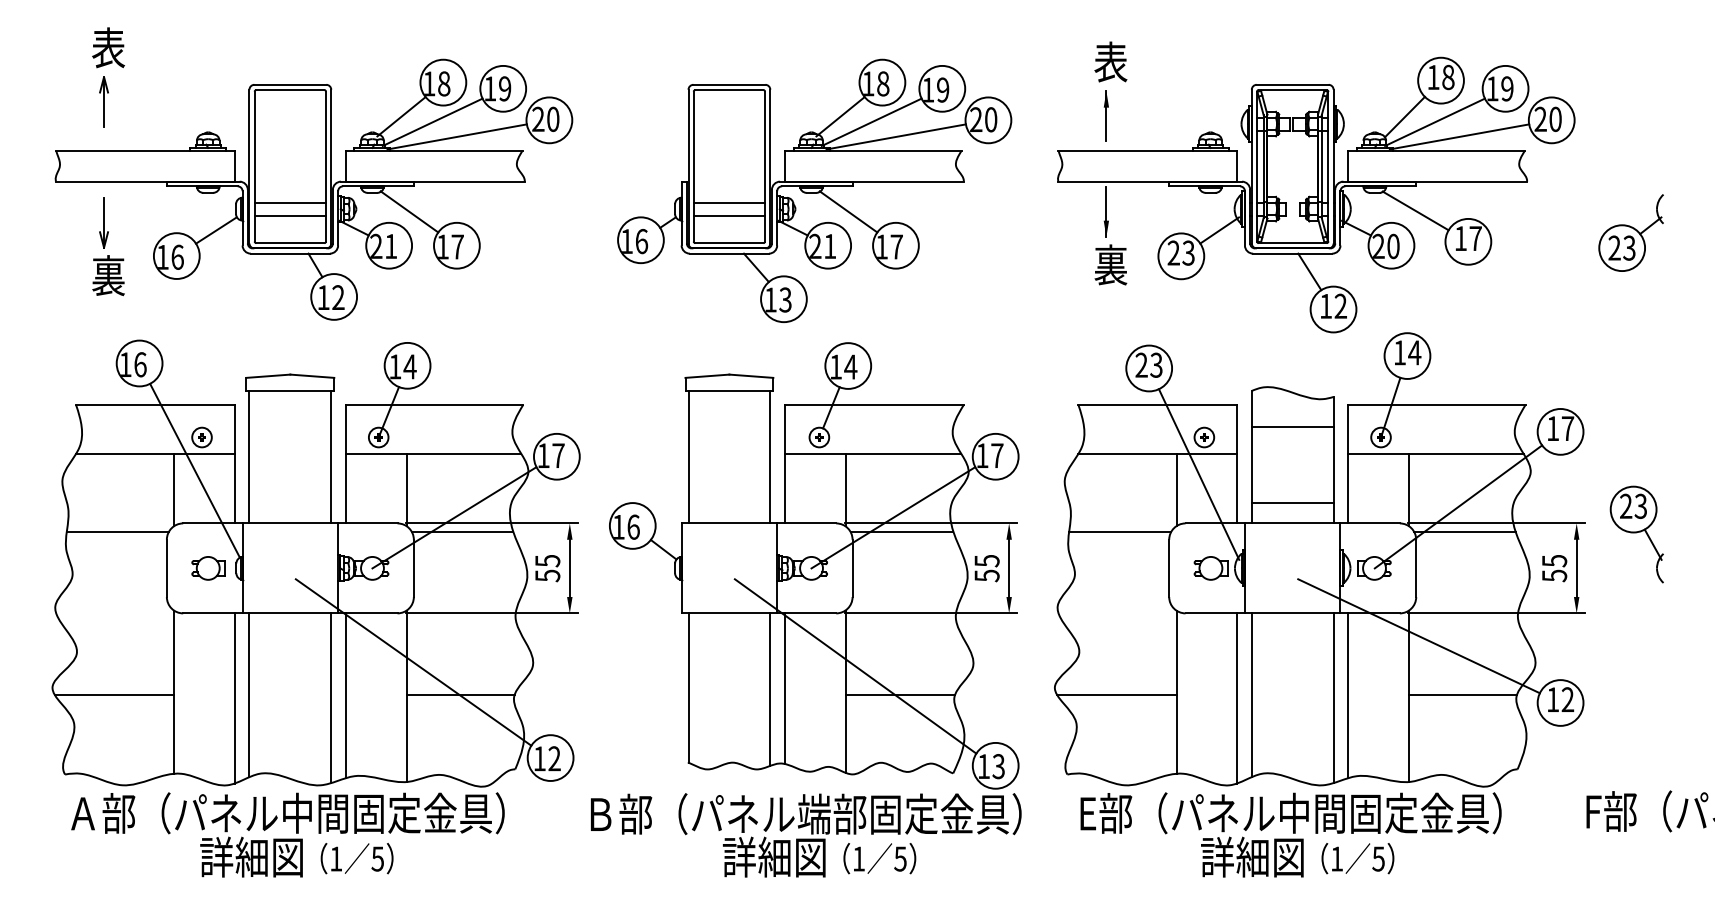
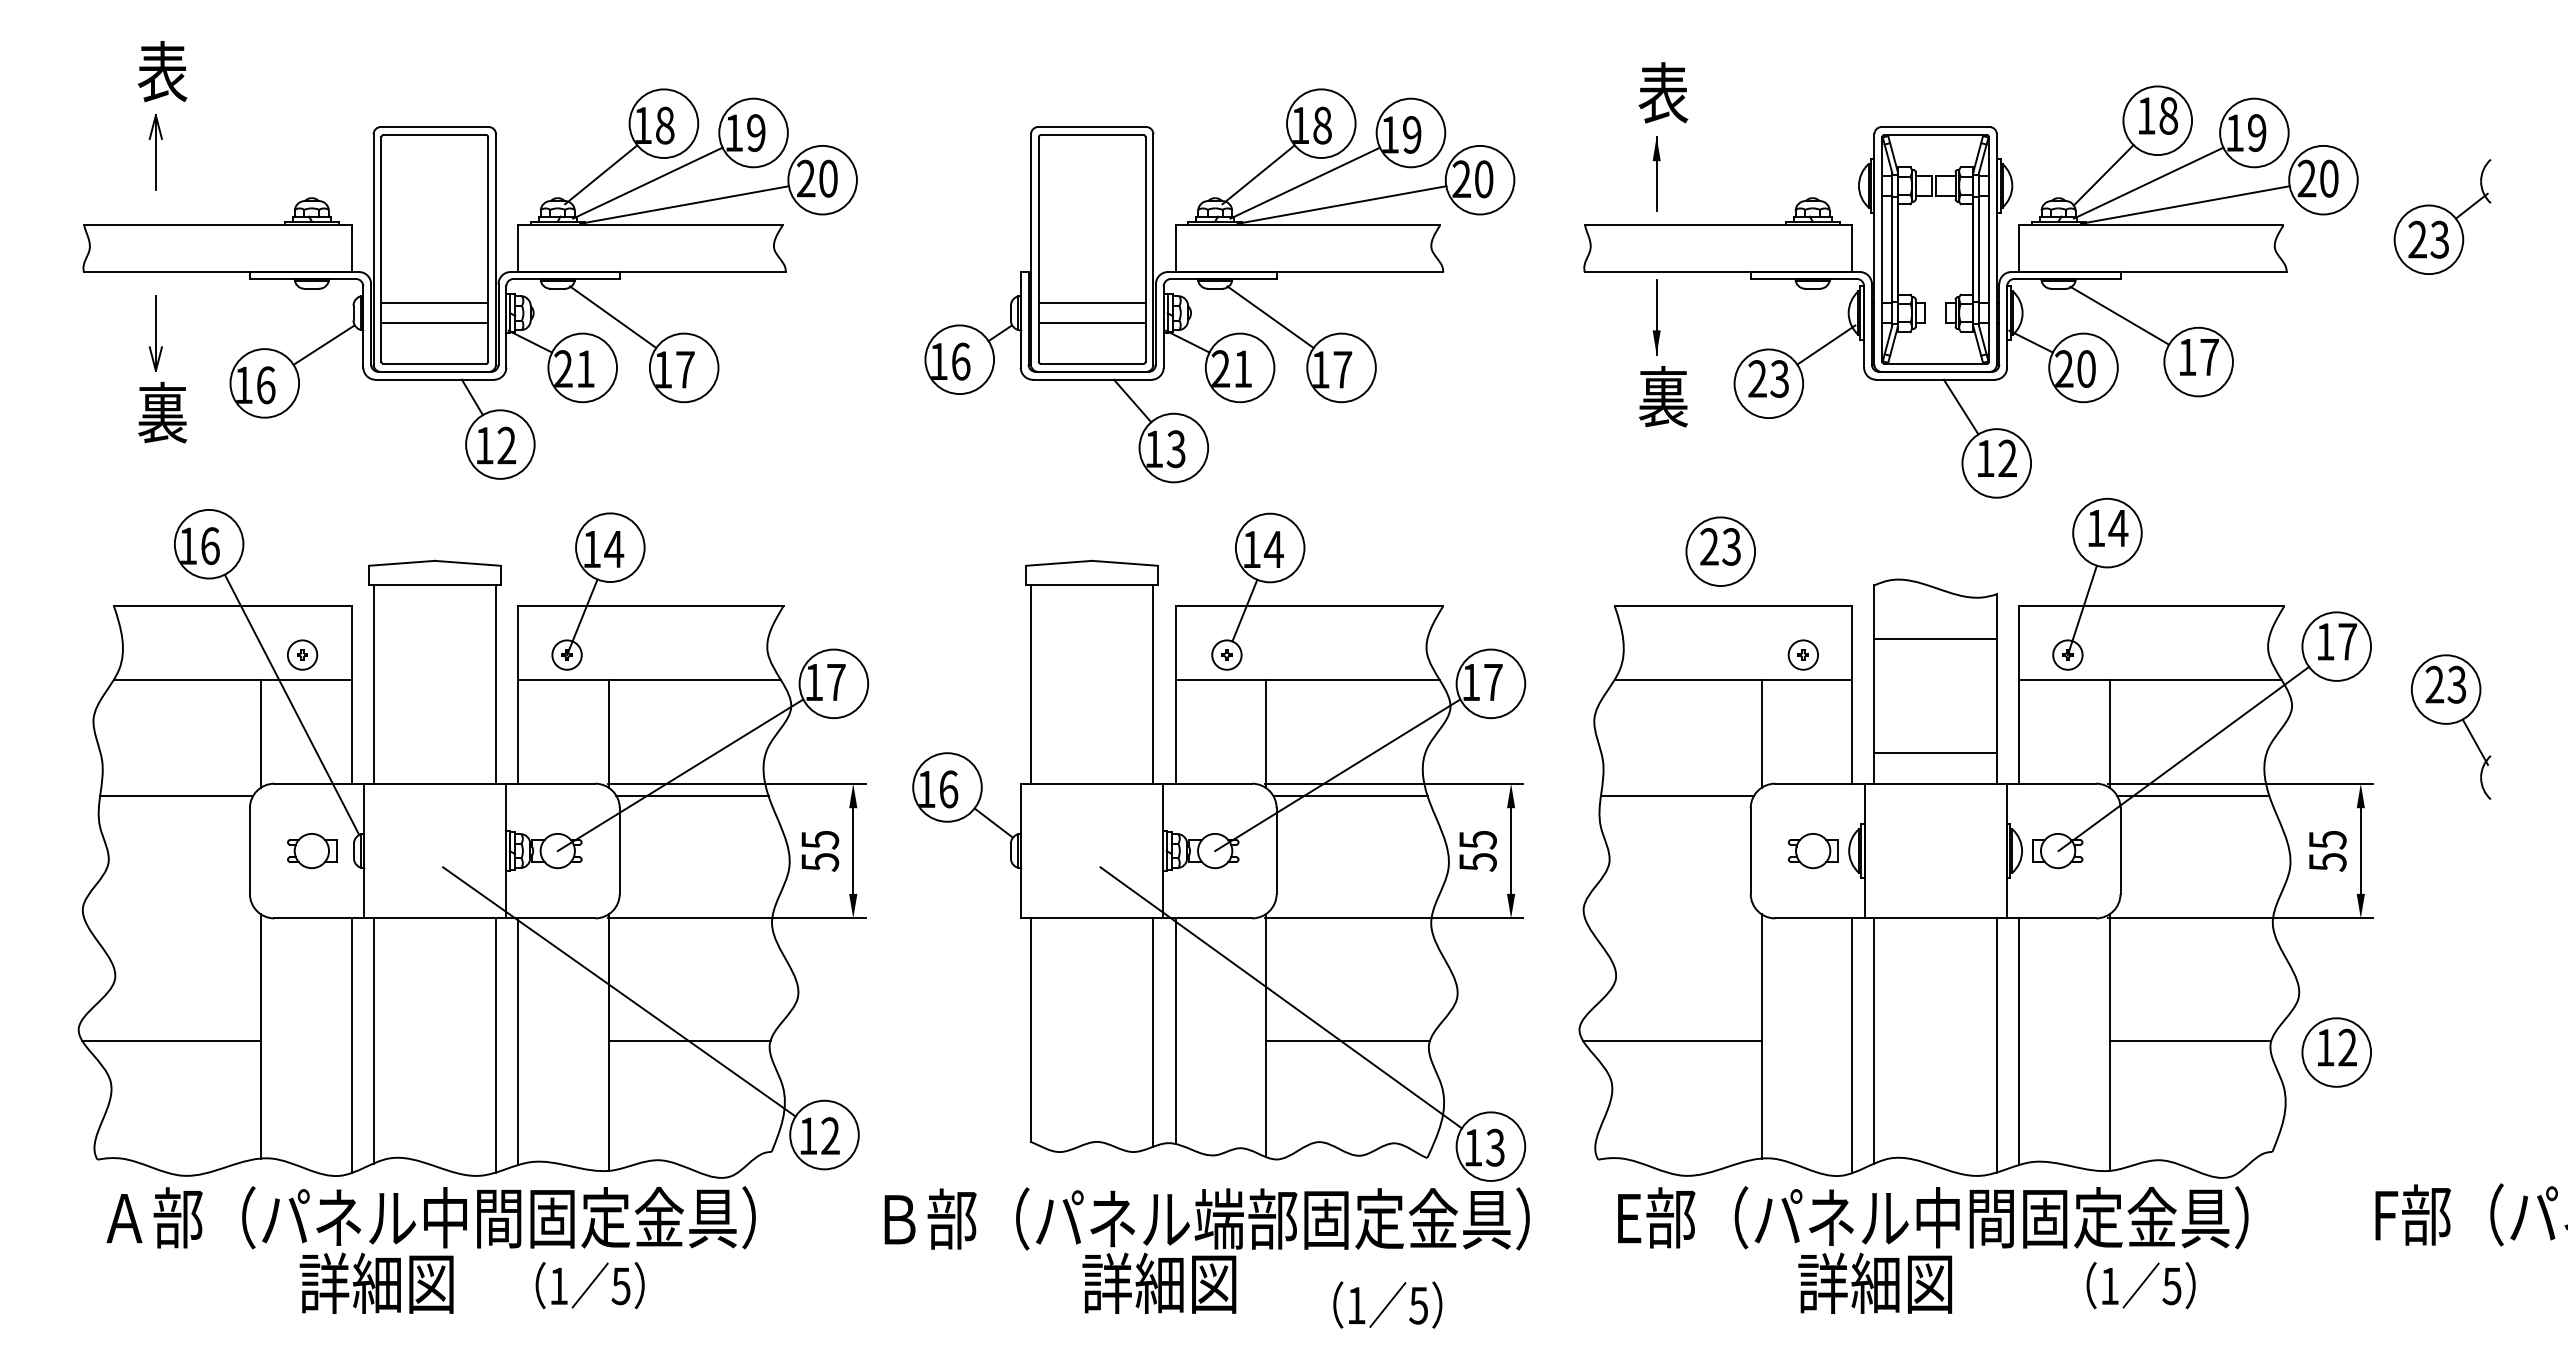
part: (1630, 232) -> (2441, 216), moved
line: (1198, 474) -> (1794, 710), removed
part: (1636, 534) -> (2450, 726), moved
line: (1418, 636) -> (2123, 953), removed
text: (356, 858) -> (589, 1285), moved
text: (879, 858) -> (1387, 1304), moved
text: (1357, 858) -> (2140, 1285), moved

